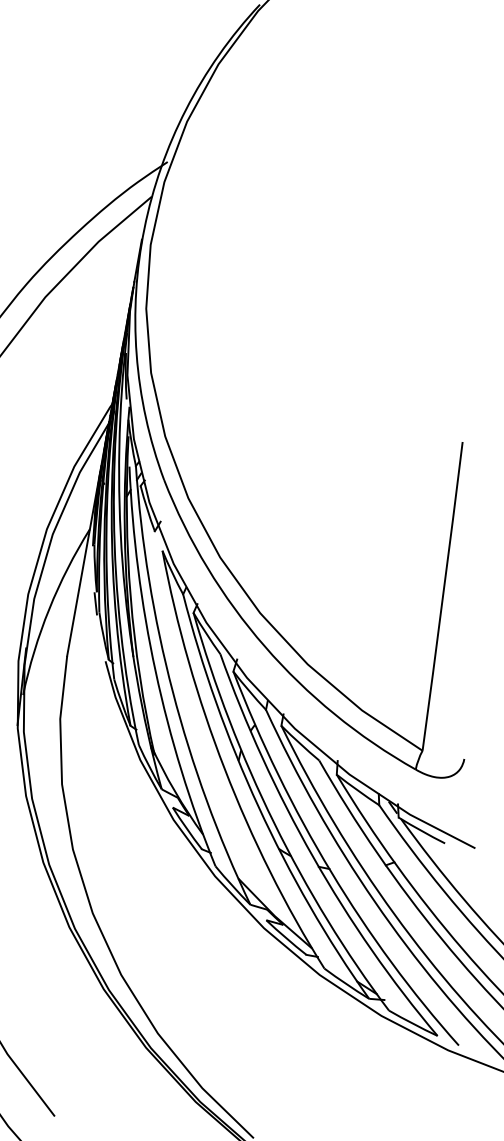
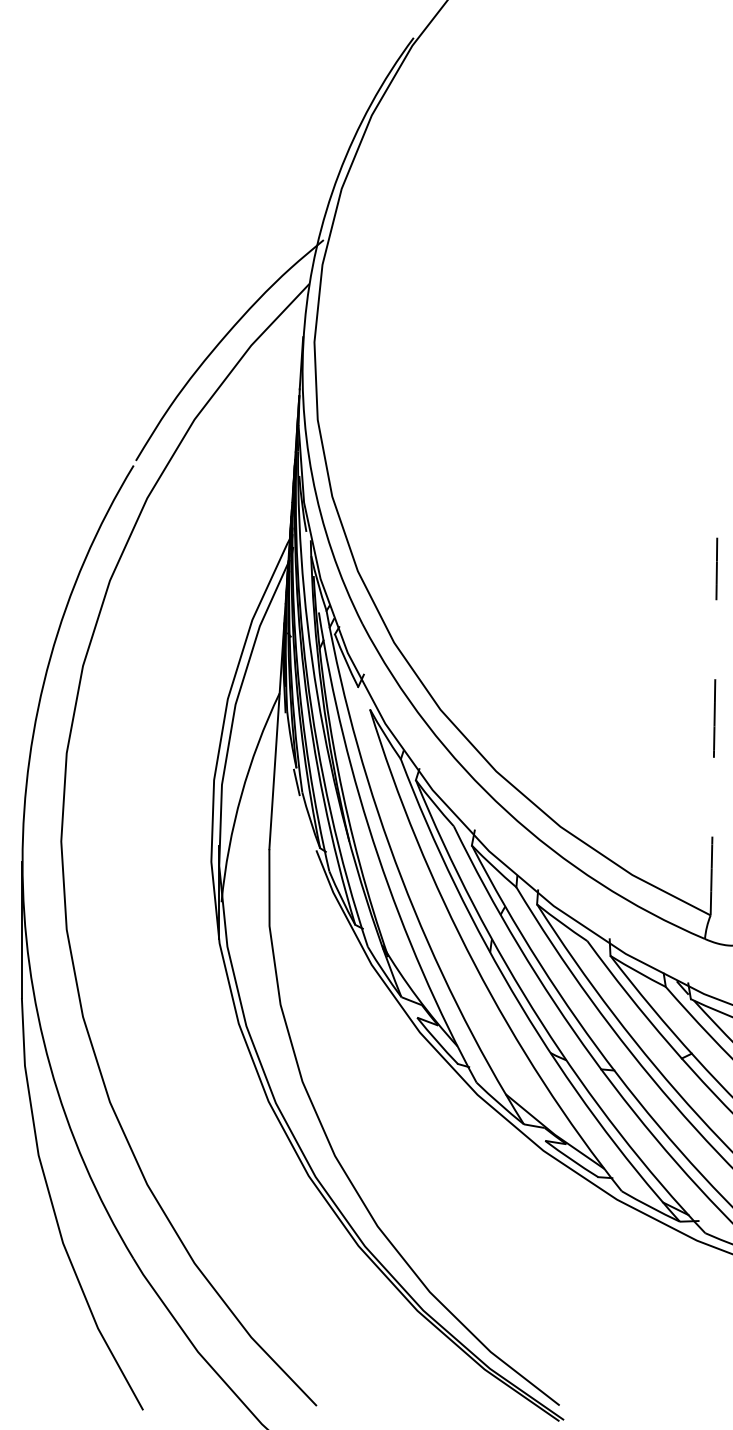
arc: (443, 596) -> (714, 726), solid -> dashed

